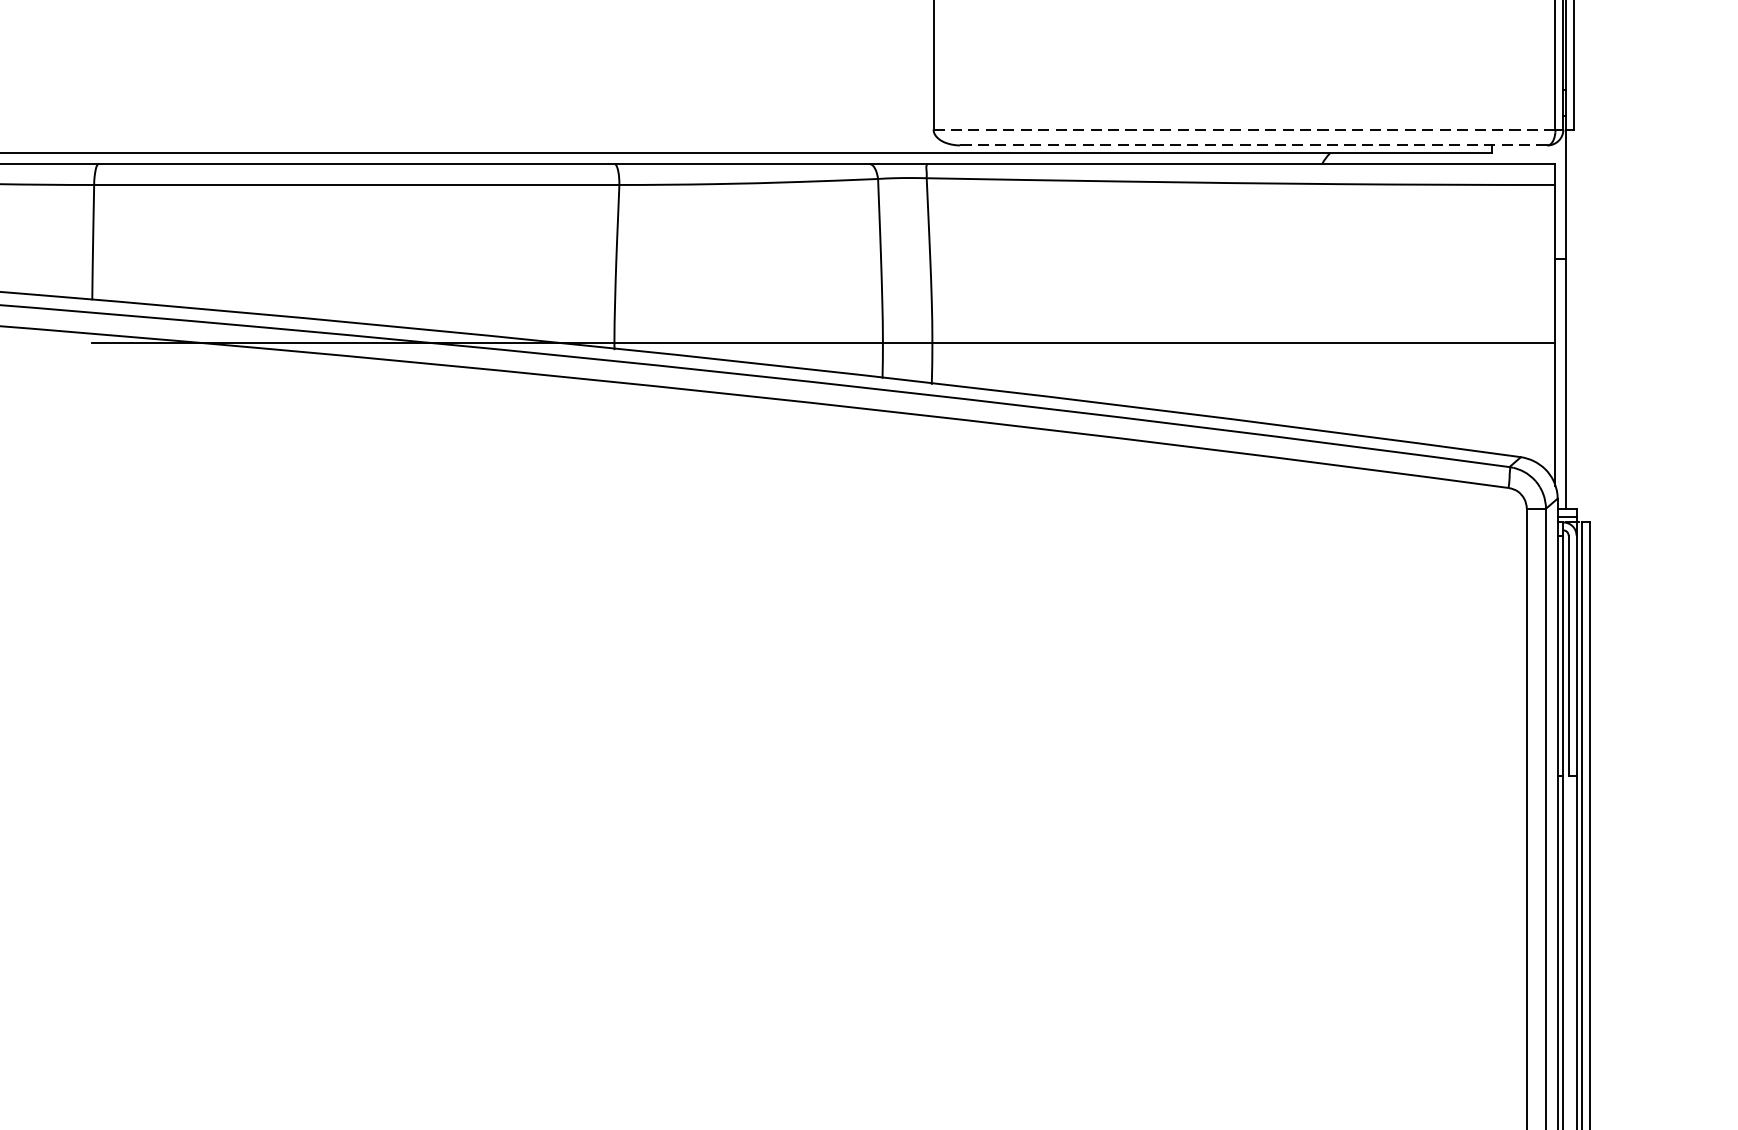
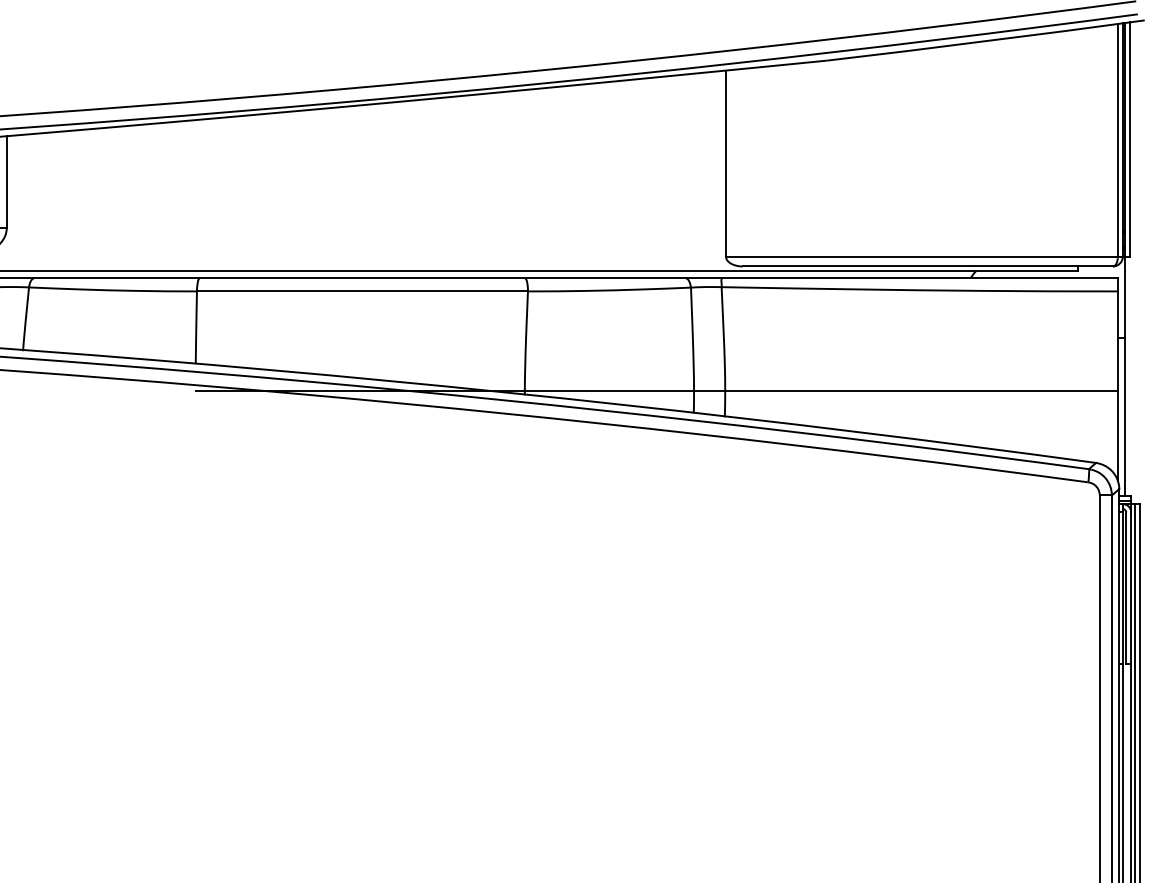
line: (1243, 129) -> (921, 256), dashed -> solid
line: (1253, 145) -> (927, 266), dashed -> solid

